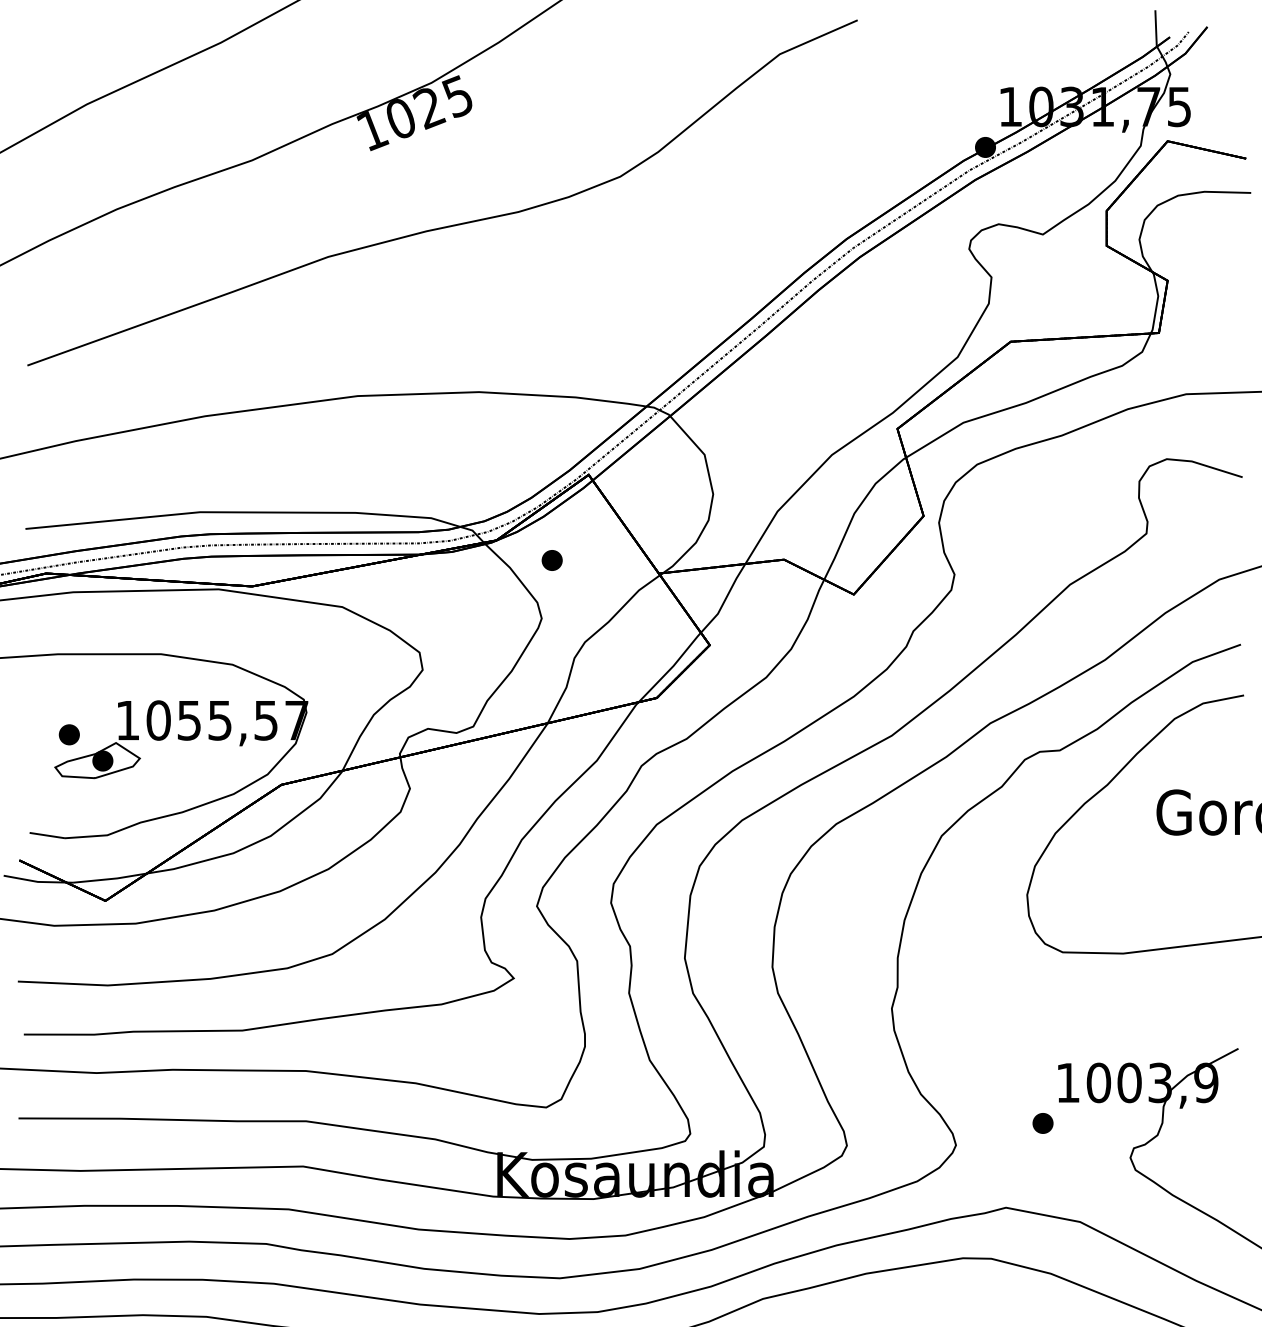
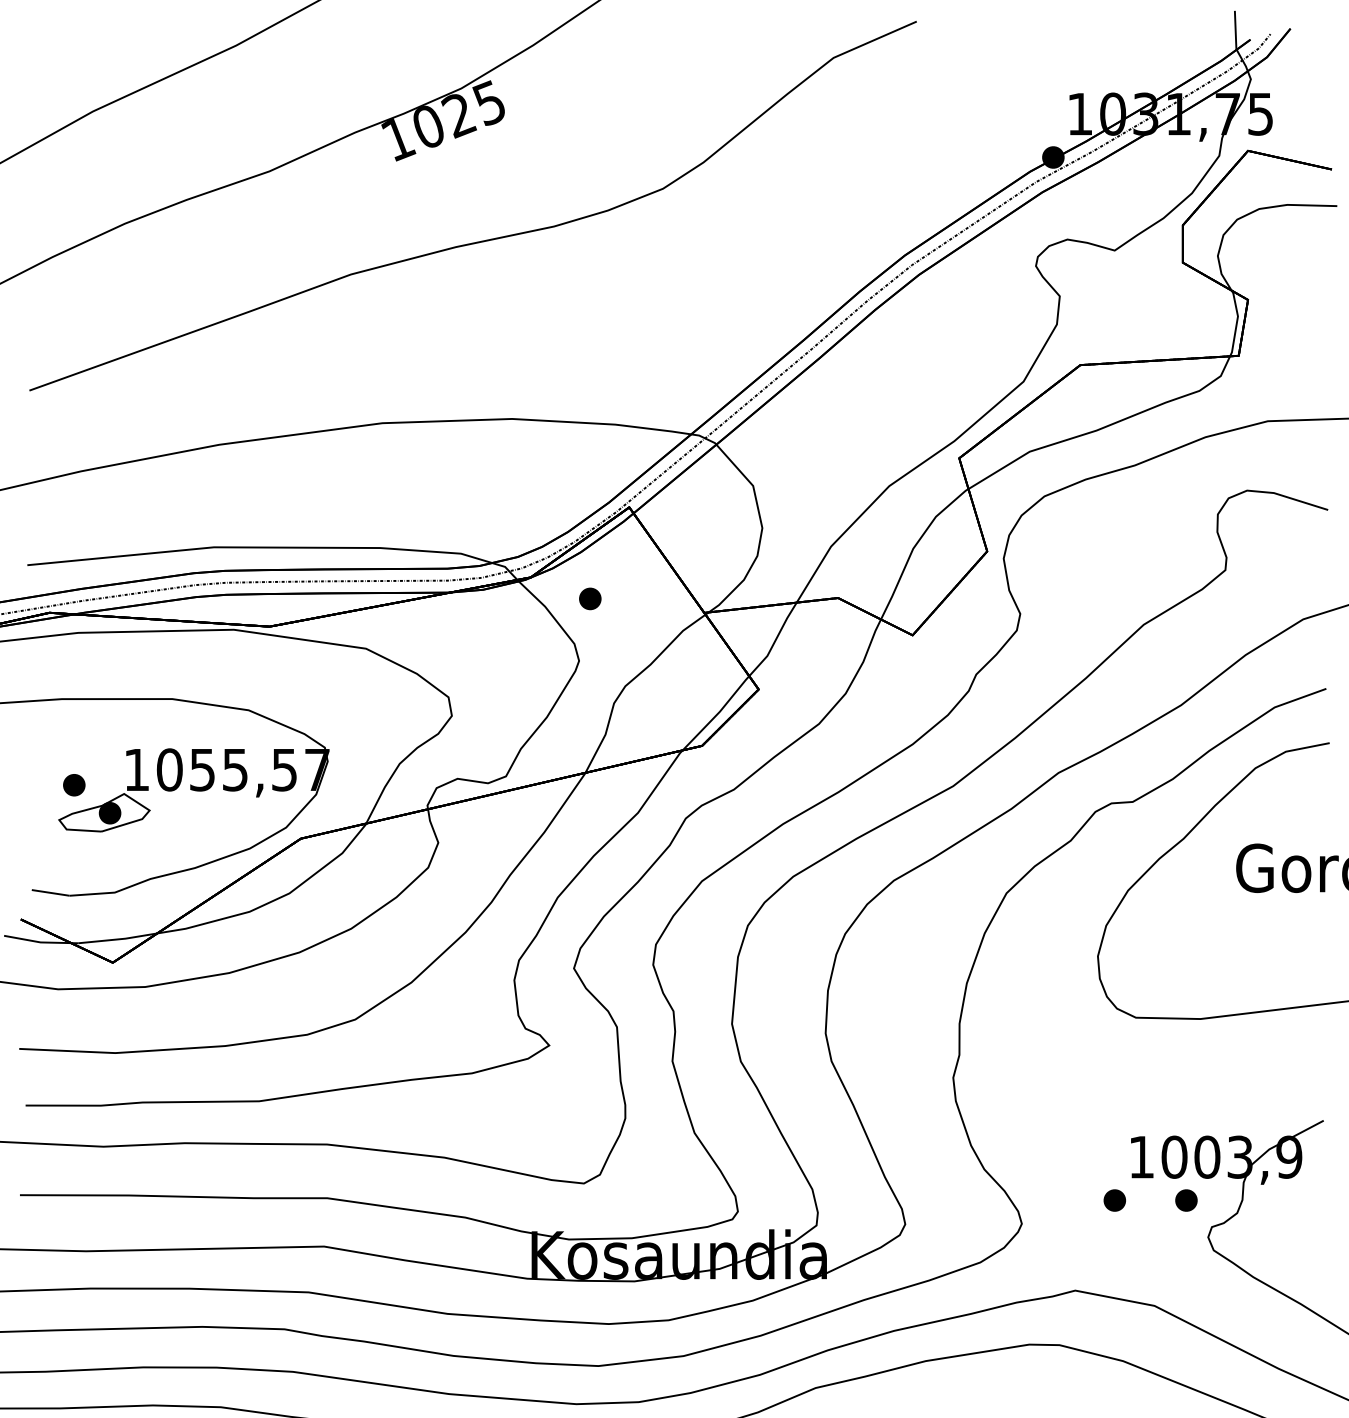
part: (1109, 1123) -> (1185, 1200), added

